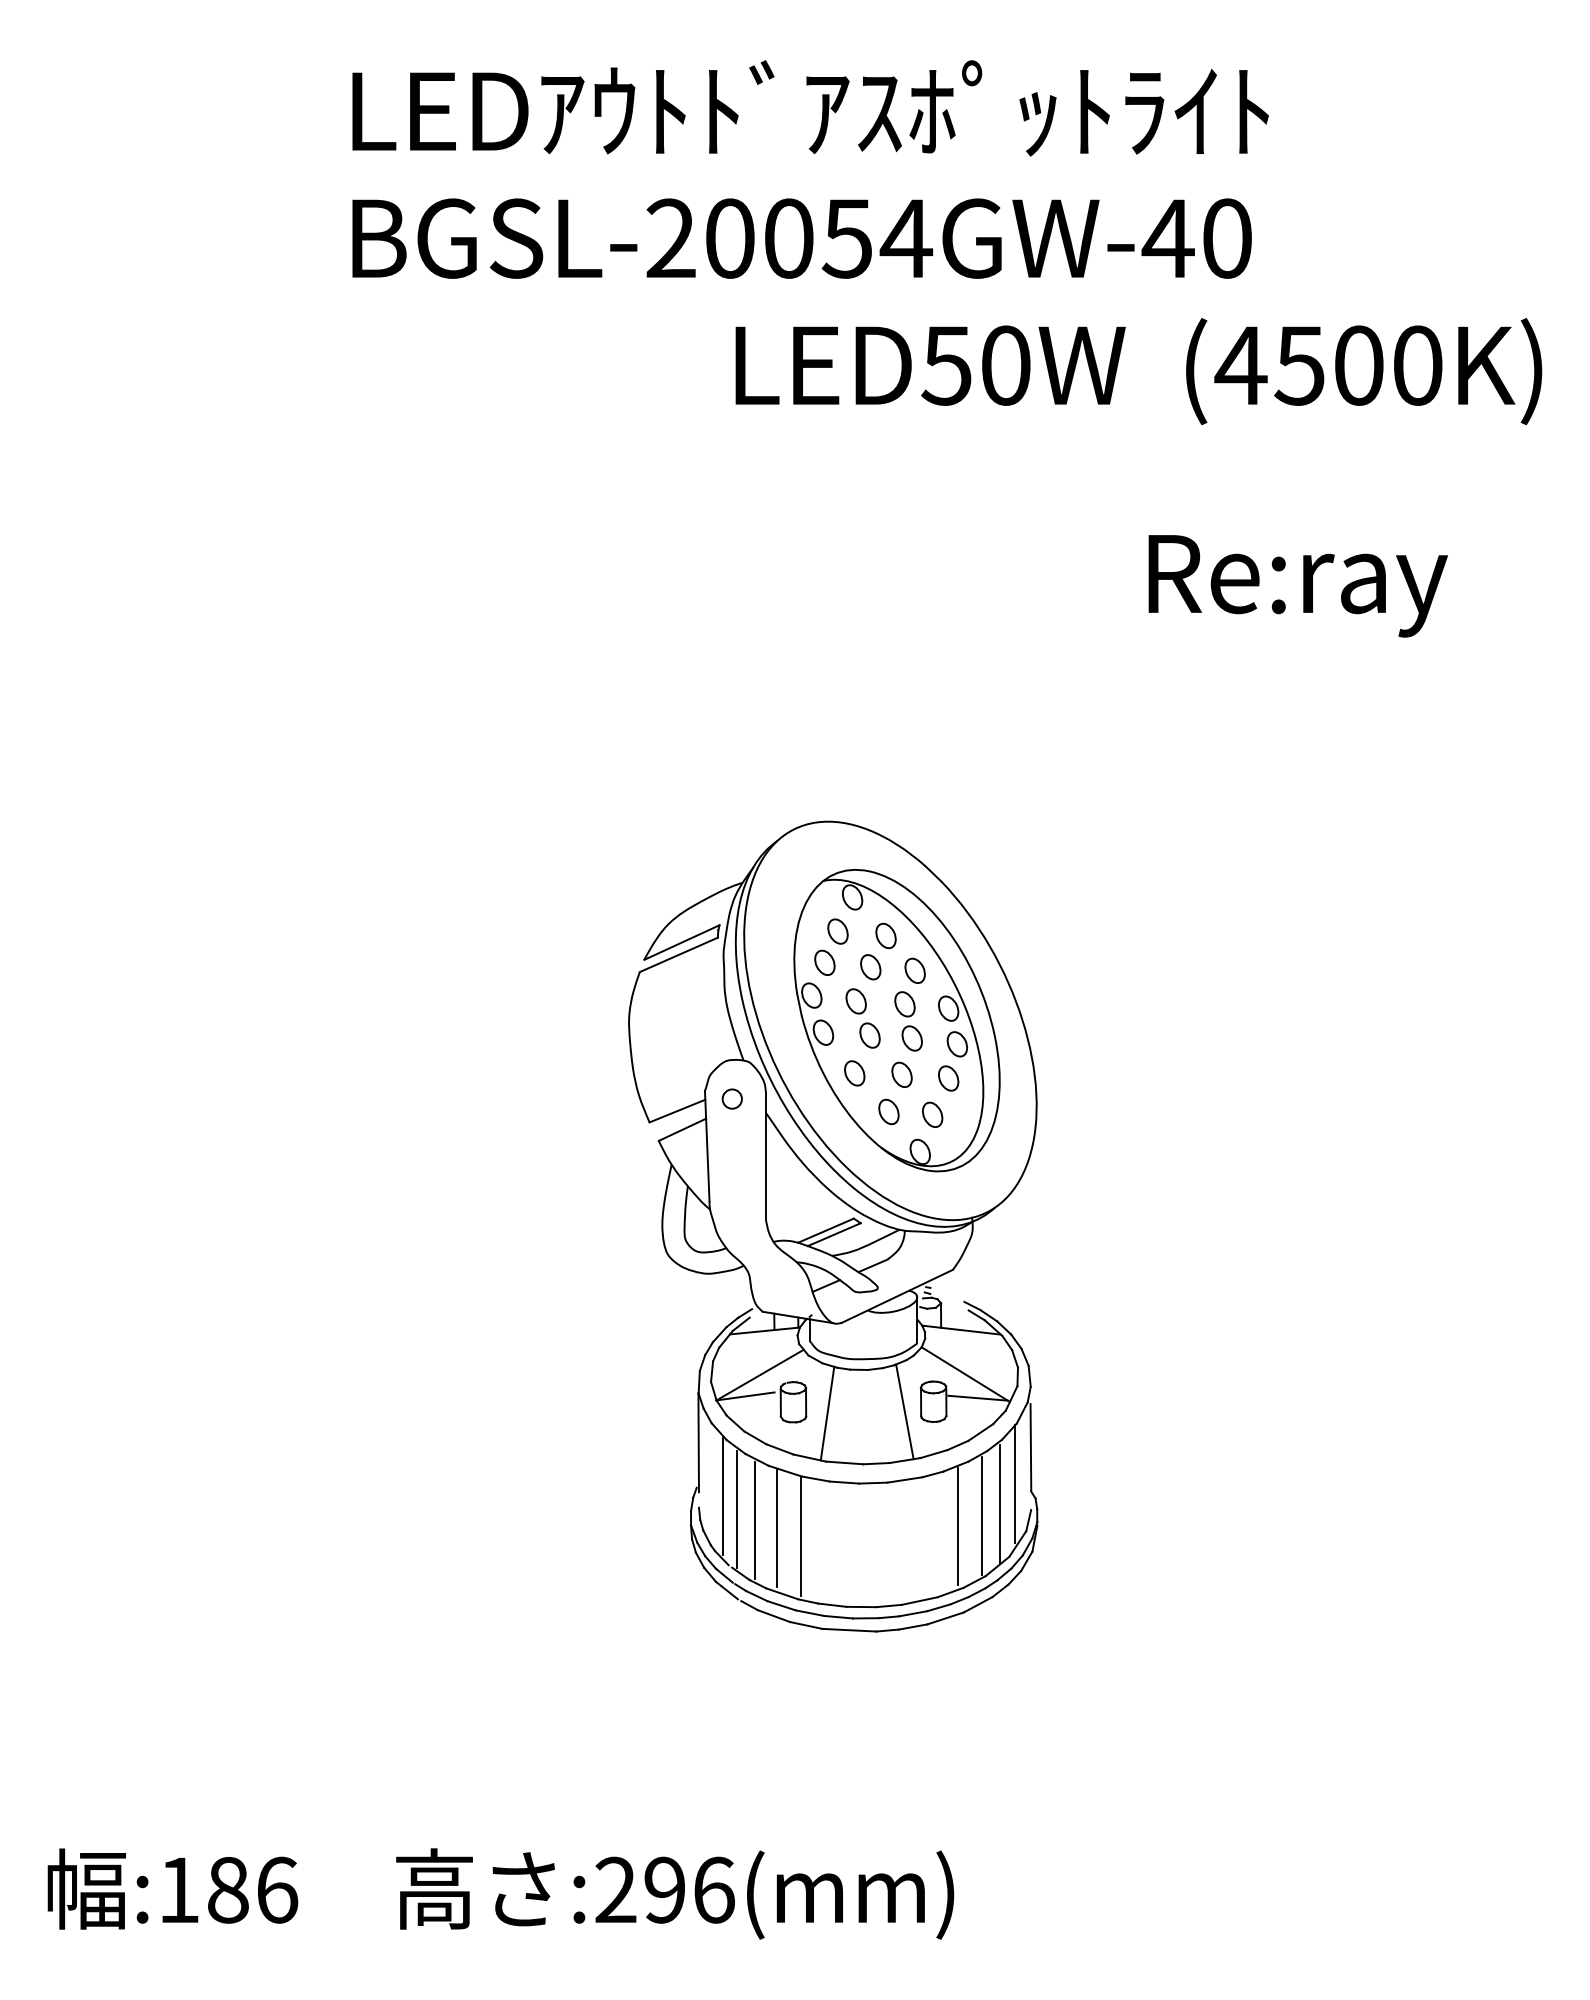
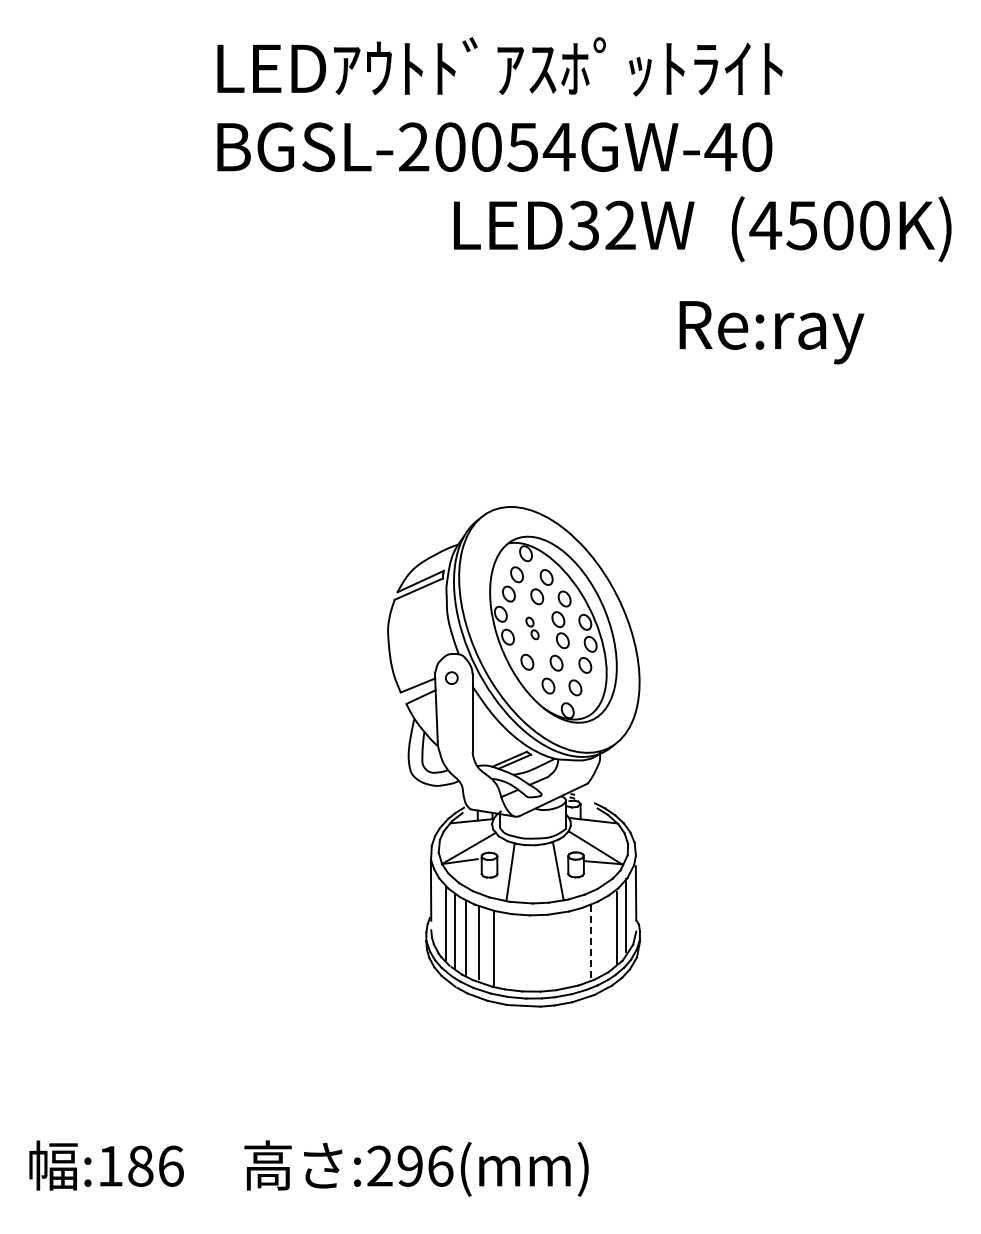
text: (974, 365) -> (601, 225), LED50W -> LED32W
text: (1297, 585) -> (771, 332), moved
part: (863, 1018) -> (532, 628), size x0.6
line: (981, 1516) -> (605, 935), removed
line: (958, 1527) -> (591, 942), solid -> dashed

